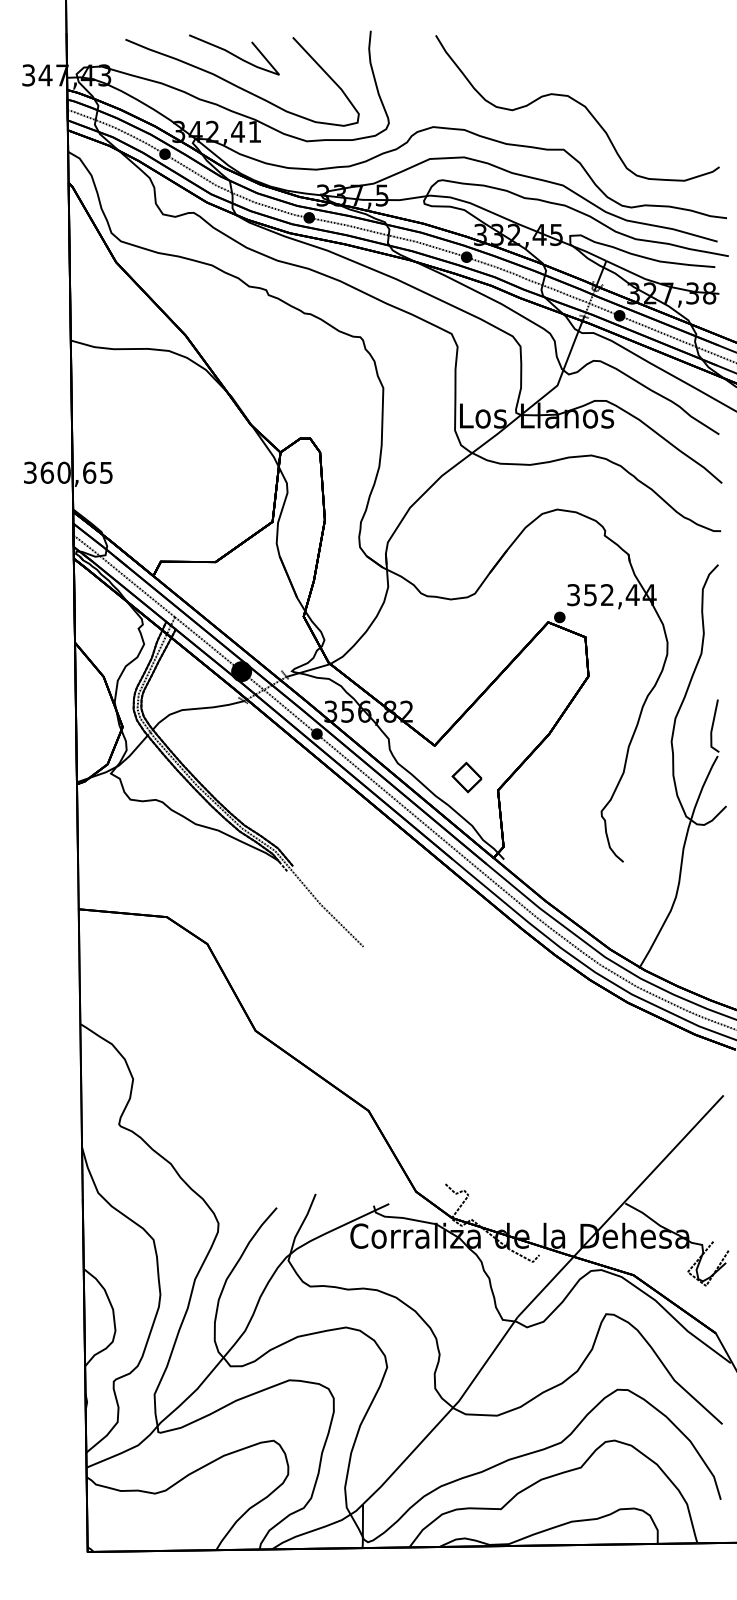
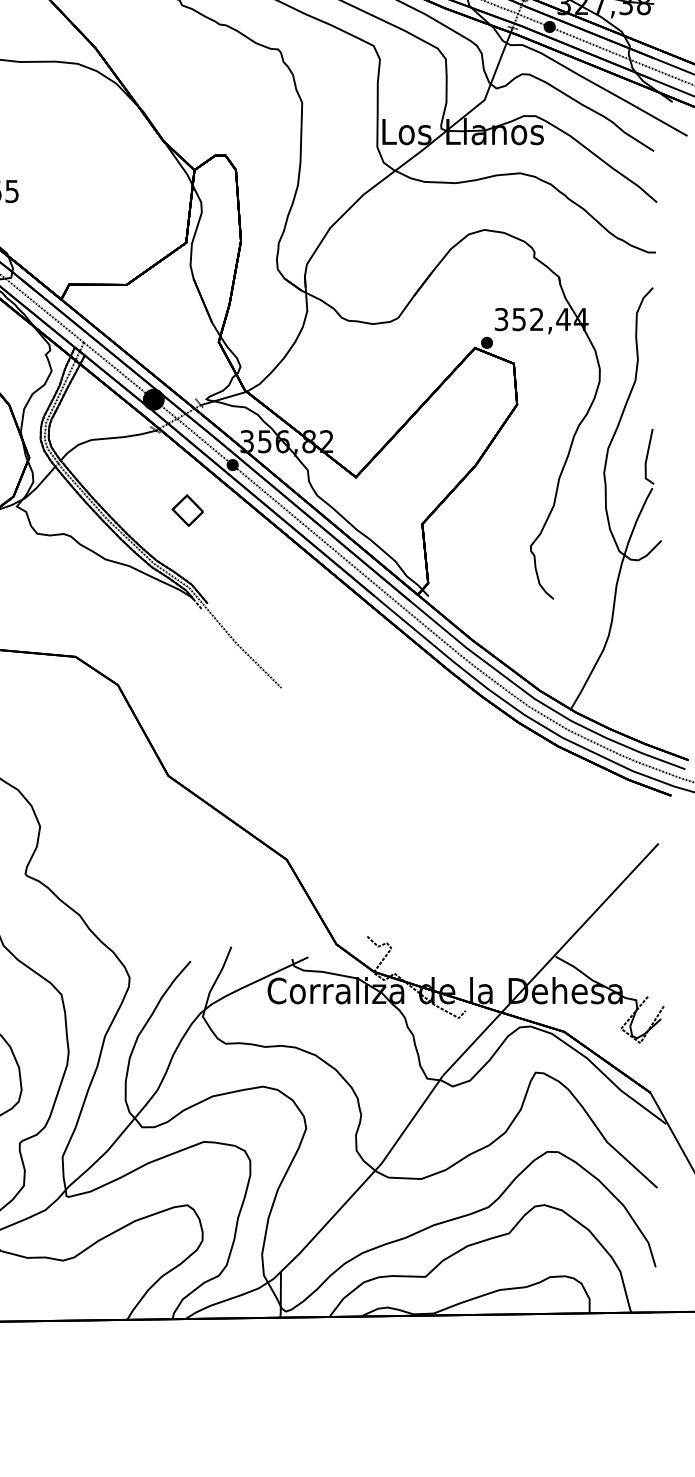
part: (466, 777) -> (187, 510), moved

